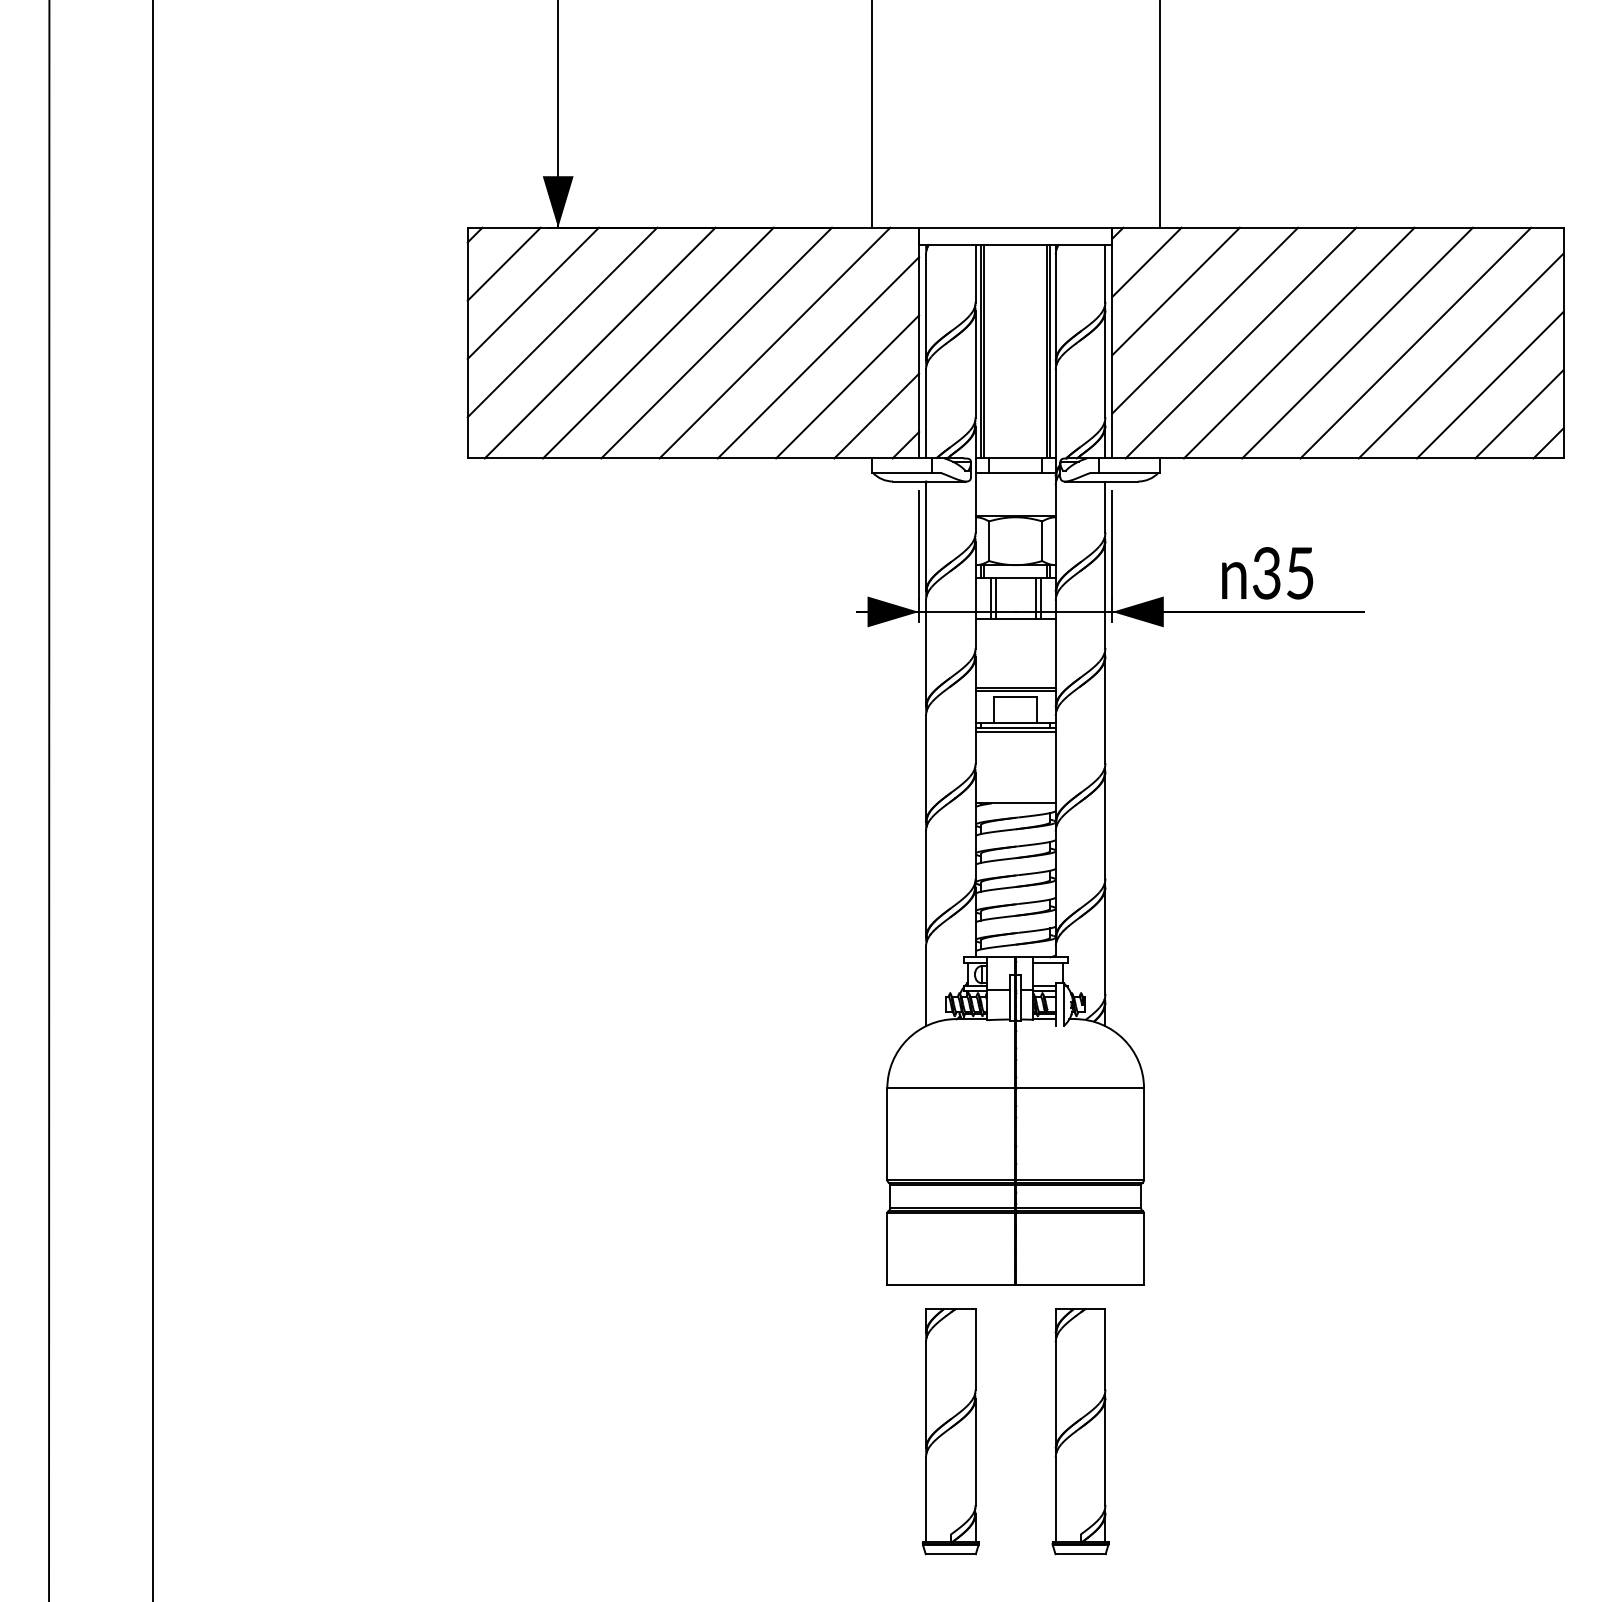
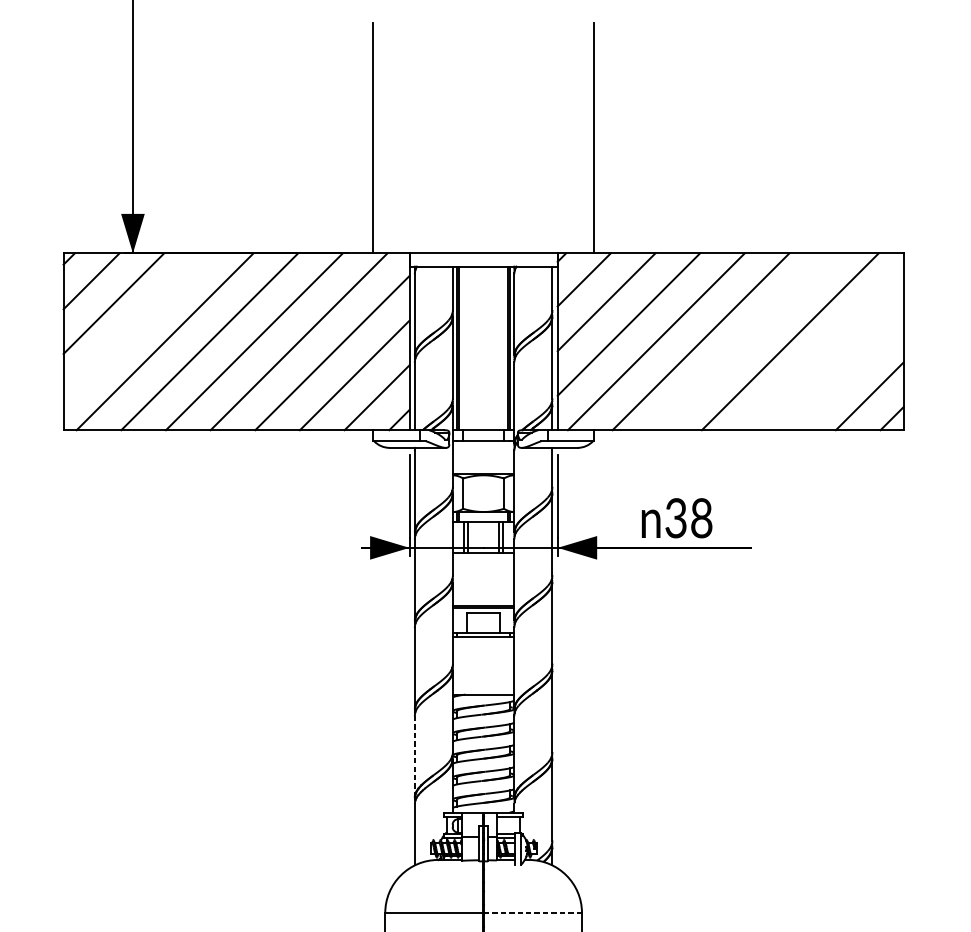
line: (562, 322) -> (136, 326), removed
line: (1357, 342) -> (745, 341), removed
line: (1460, 355) -> (824, 351), removed
line: (1490, 384) -> (847, 373), removed
text: (1300, 573) -> (701, 518), 35 -> 38
line: (1015, 731) -> (483, 639), removed
line: (926, 883) -> (415, 756), solid -> dashed
line: (1080, 1088) -> (533, 913), solid -> dashed

